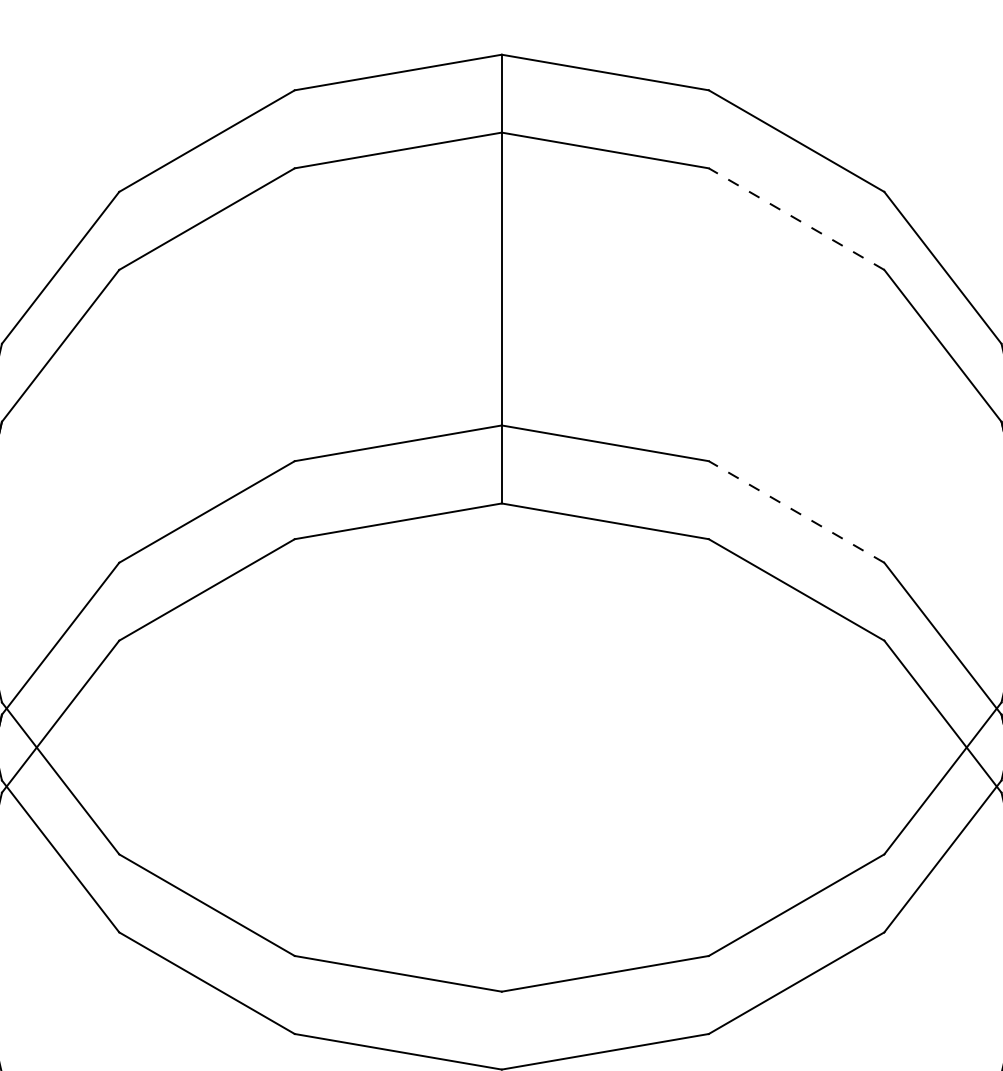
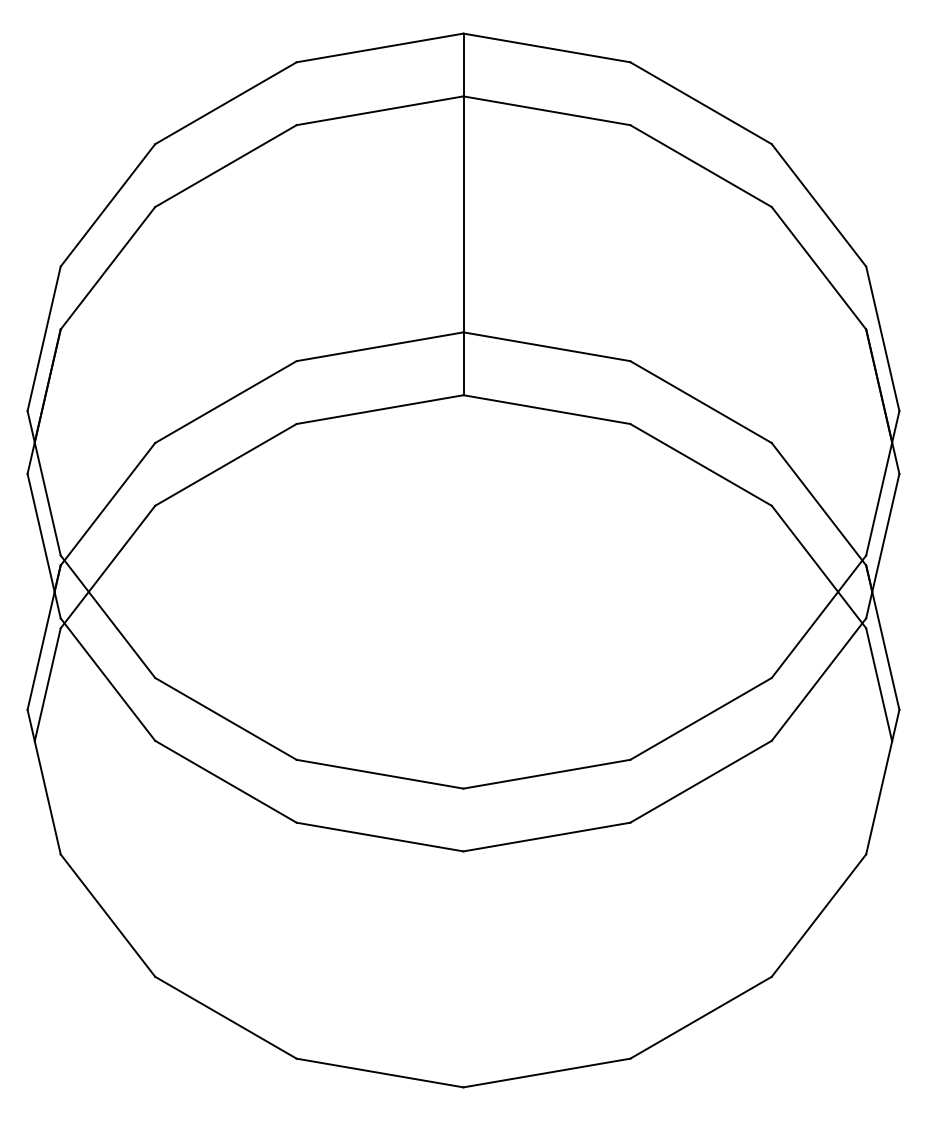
line: (797, 219) -> (701, 166), dashed -> solid
line: (797, 512) -> (701, 402), dashed -> solid

